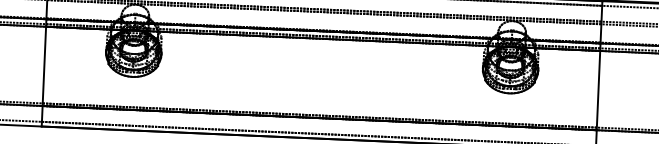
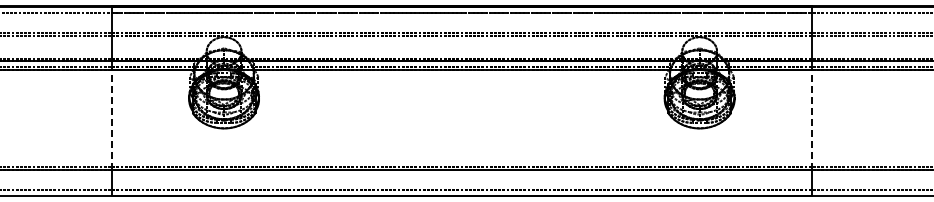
line: (44, 66) -> (112, 119), solid -> dashed
line: (598, 90) -> (811, 119), solid -> dashed

